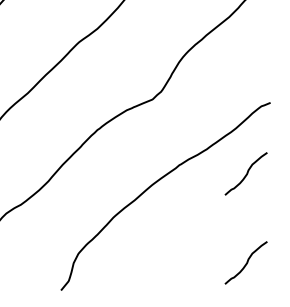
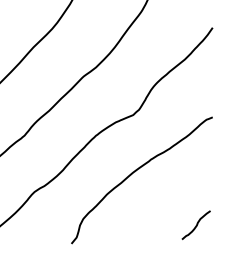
curve: (246, 172) -> (196, 164), removed

